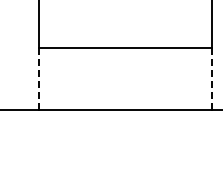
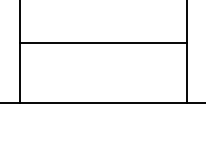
line: (38, 78) -> (19, 72), dashed -> solid
line: (212, 79) -> (187, 73), dashed -> solid

